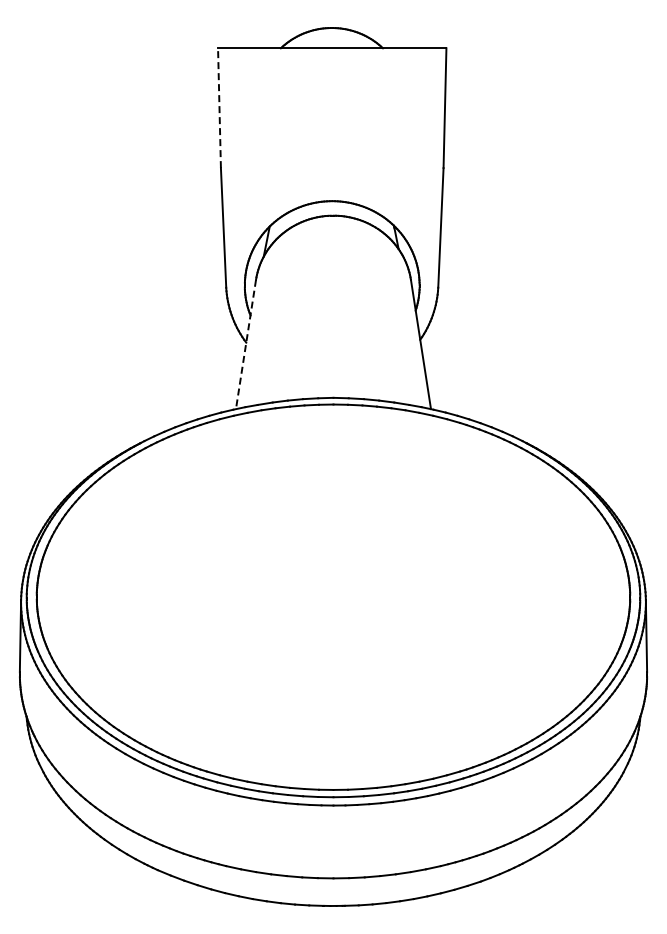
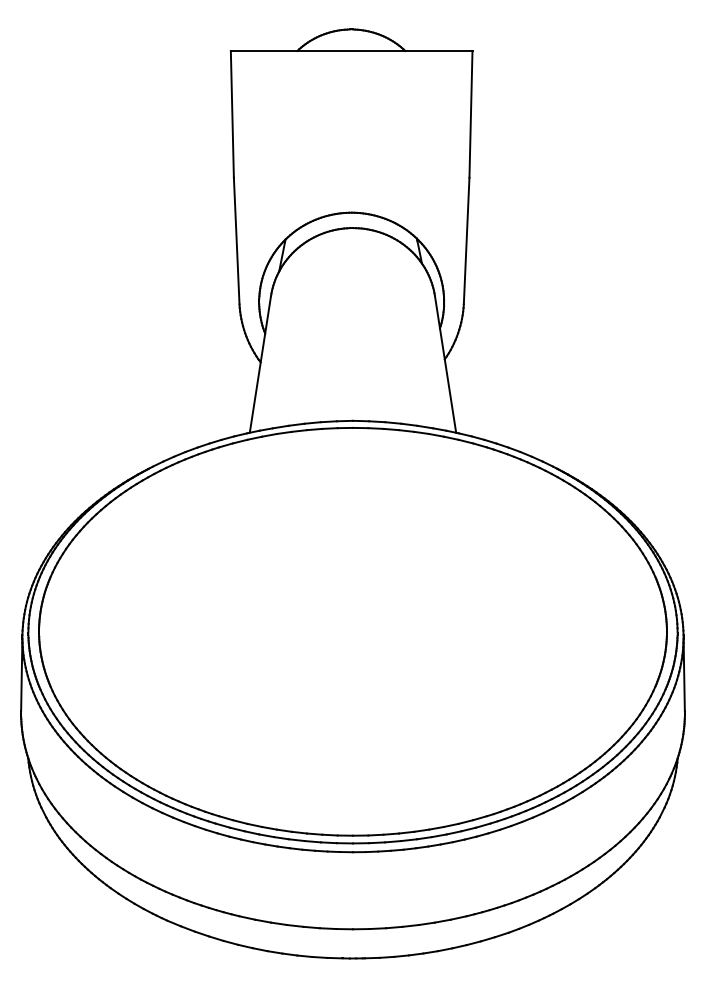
line: (219, 108) -> (232, 114), dashed -> solid
line: (245, 344) -> (259, 364), dashed -> solid

